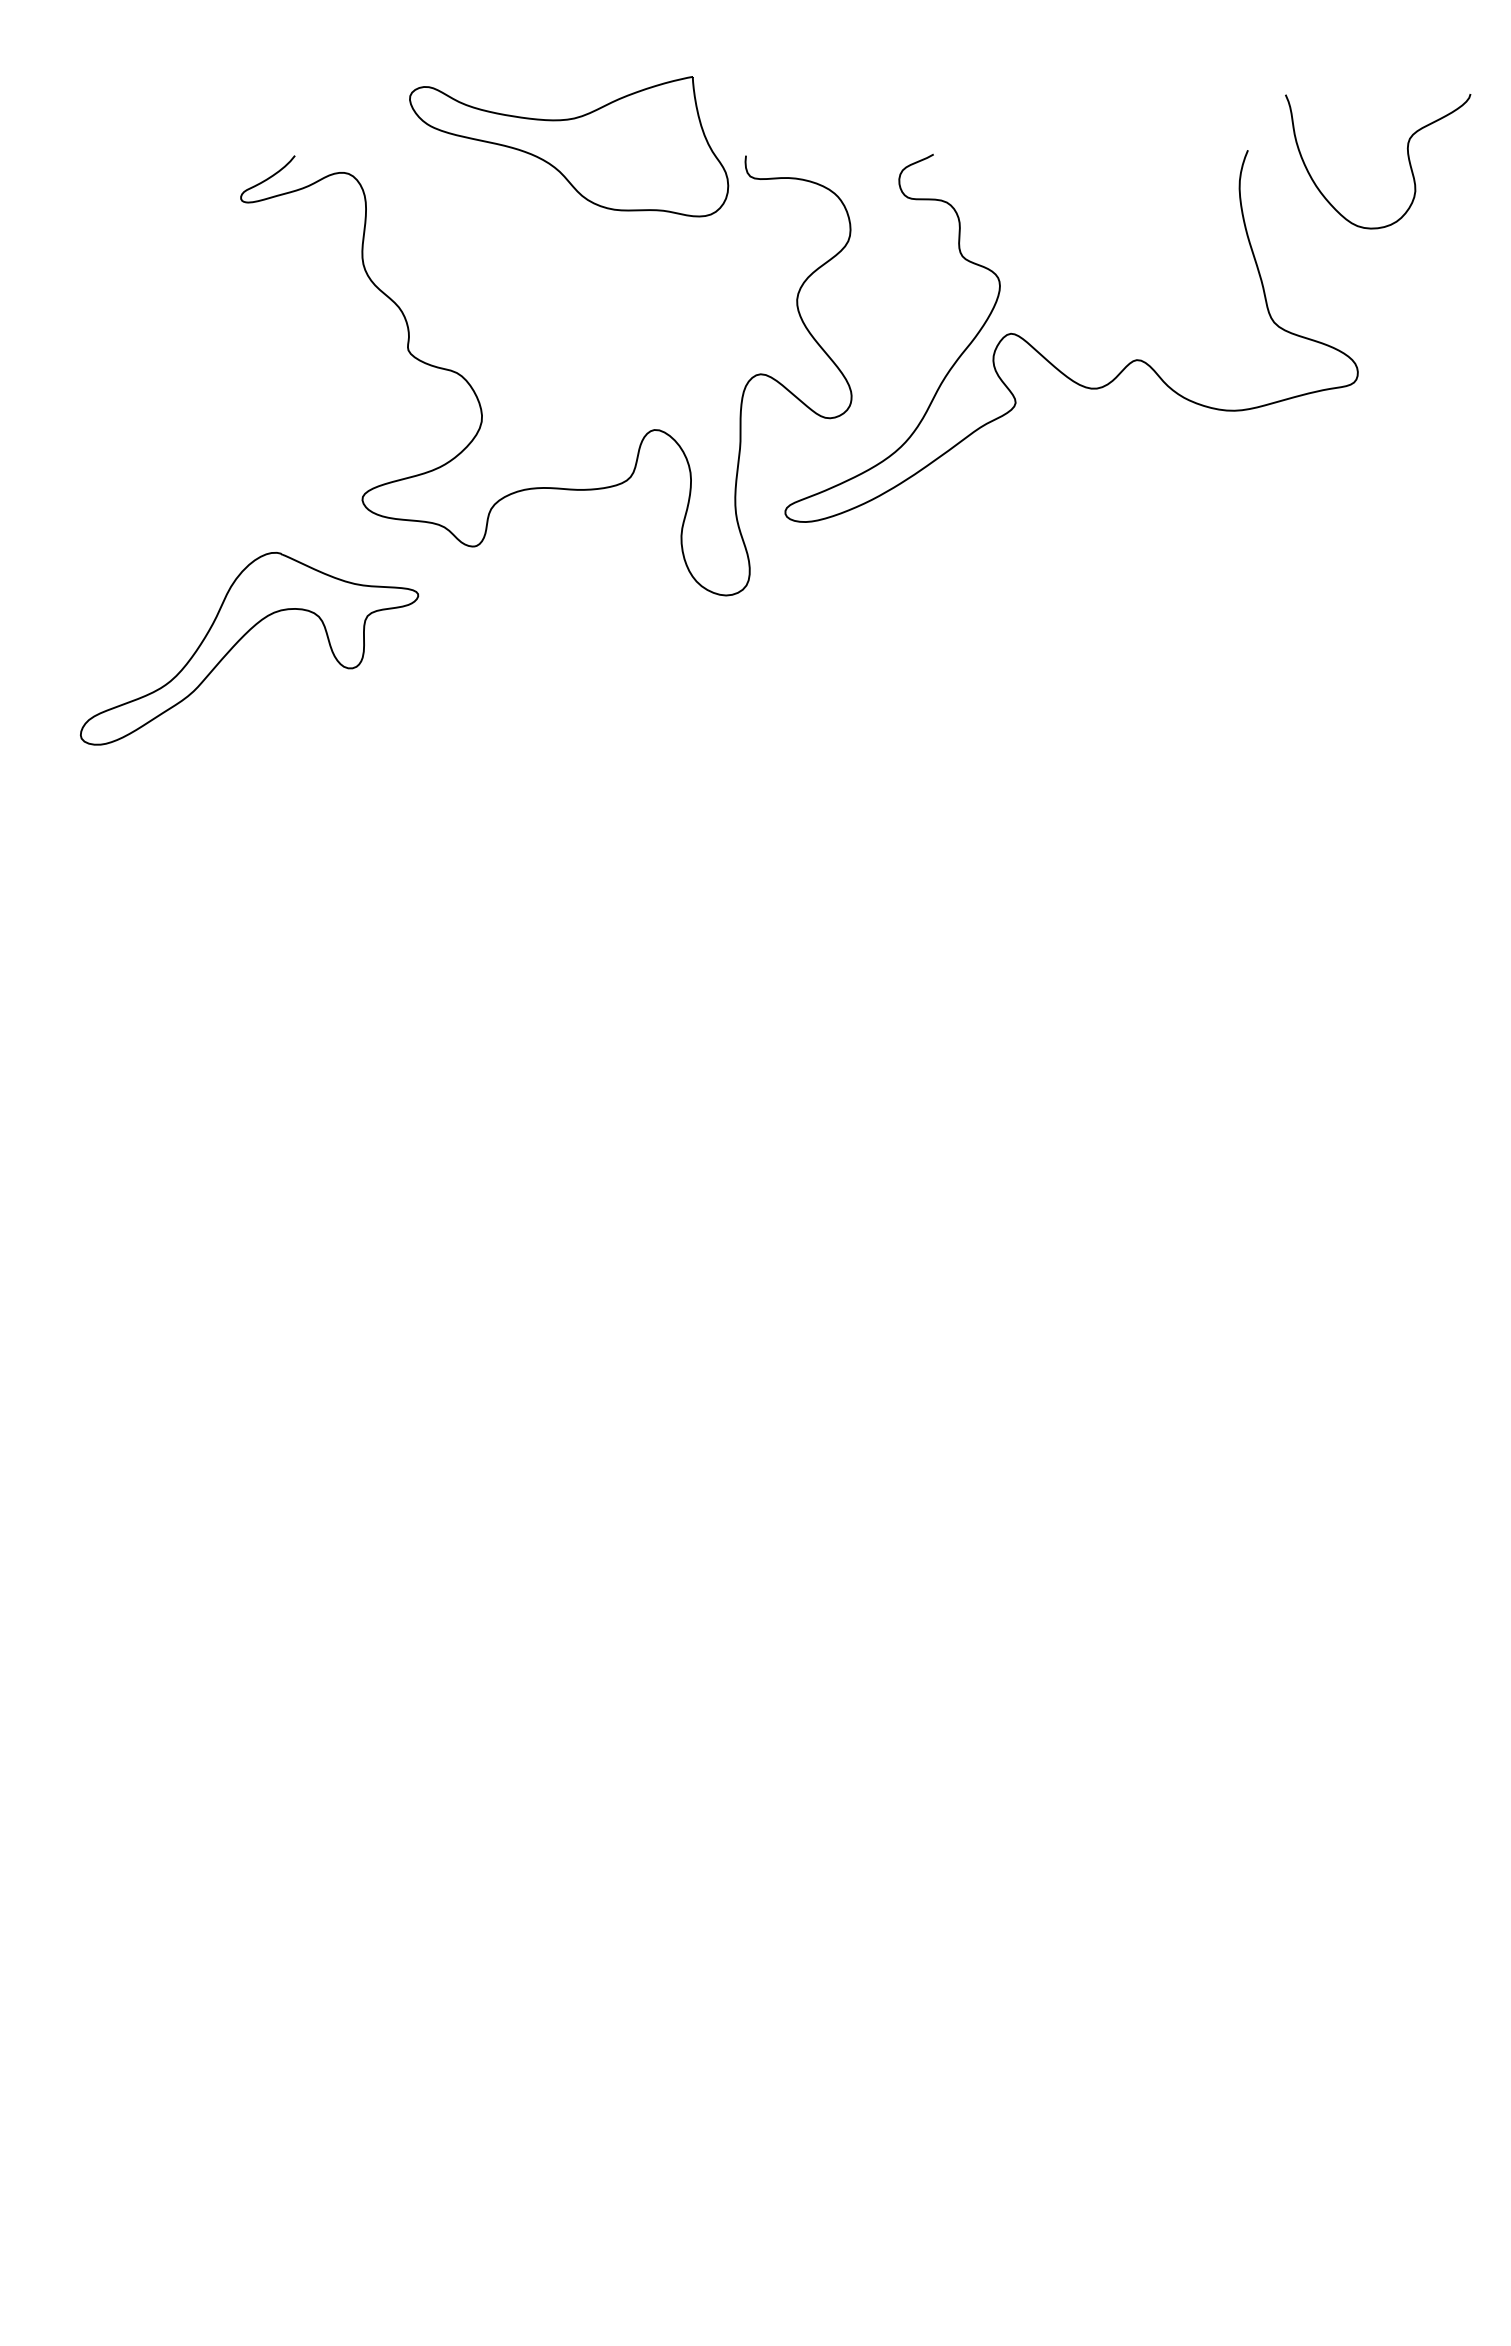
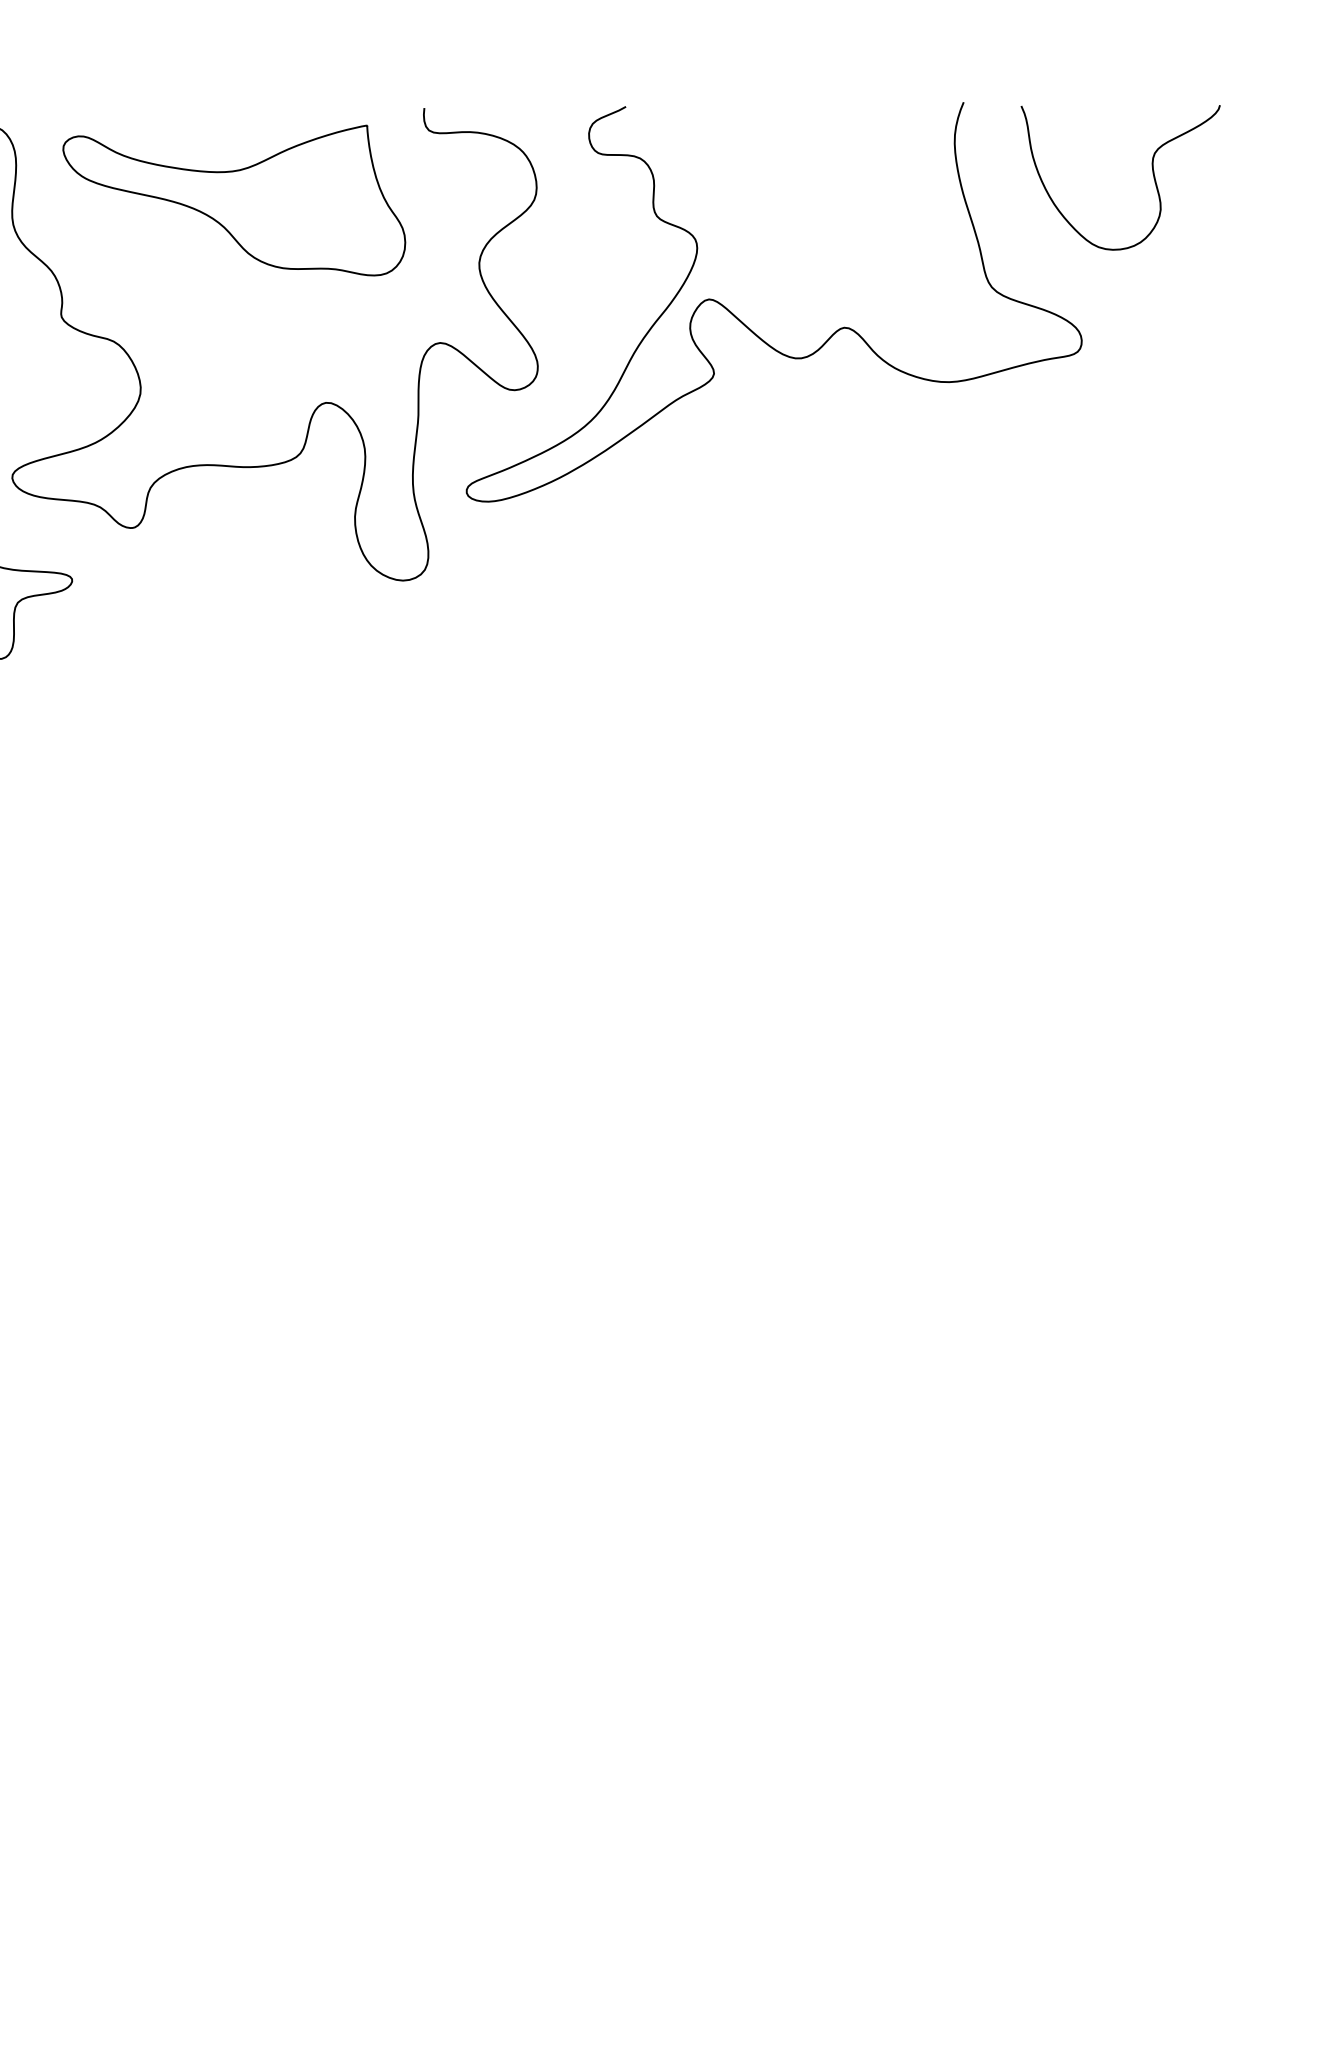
part: (569, 146) -> (234, 200), moved
curve: (1407, 157) -> (1152, 173), moved

